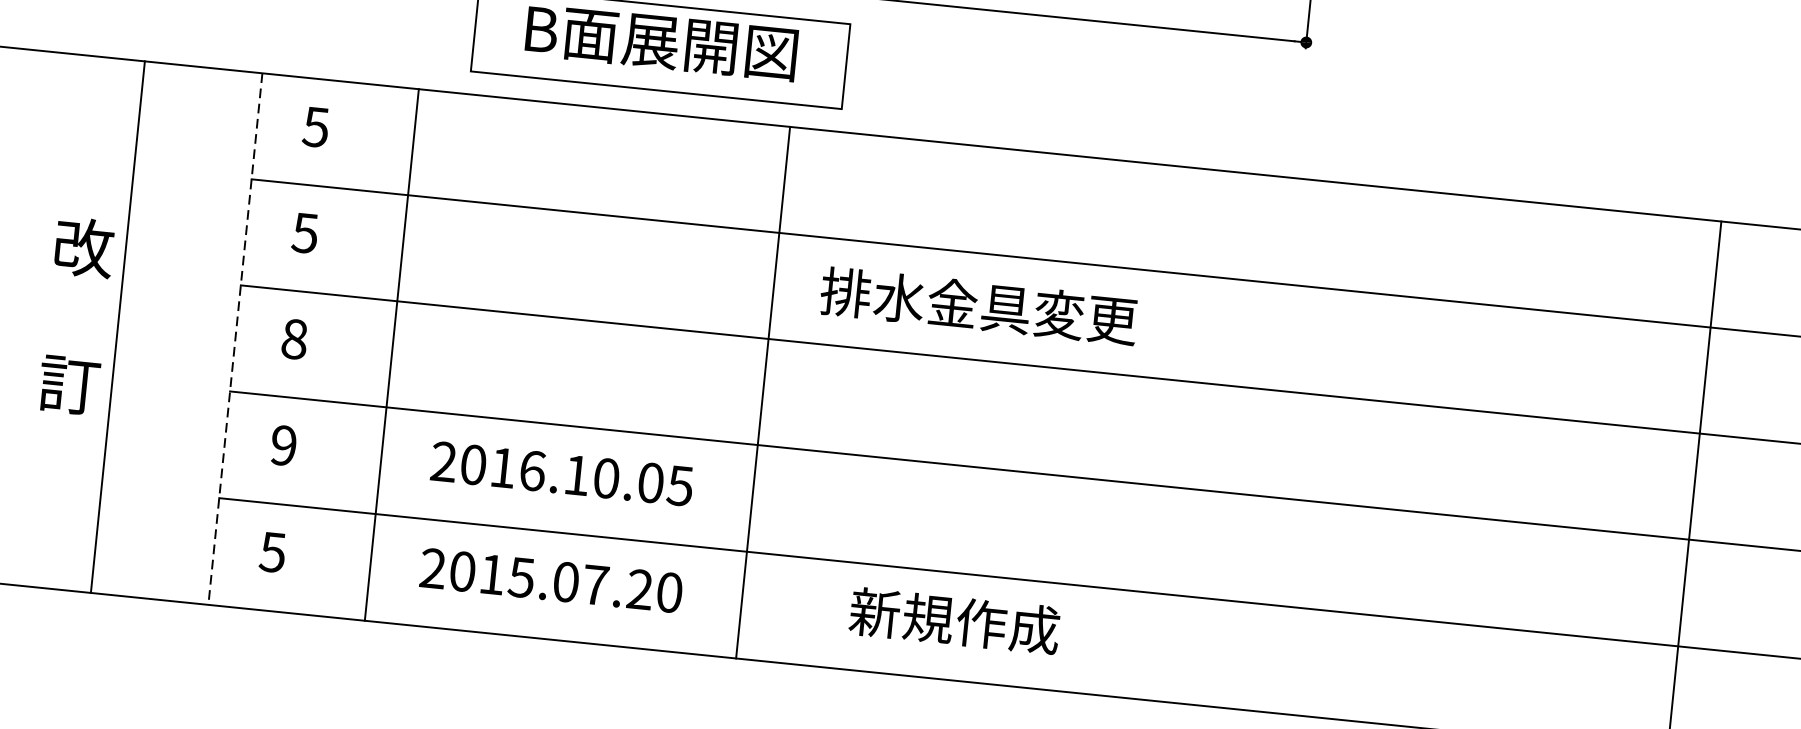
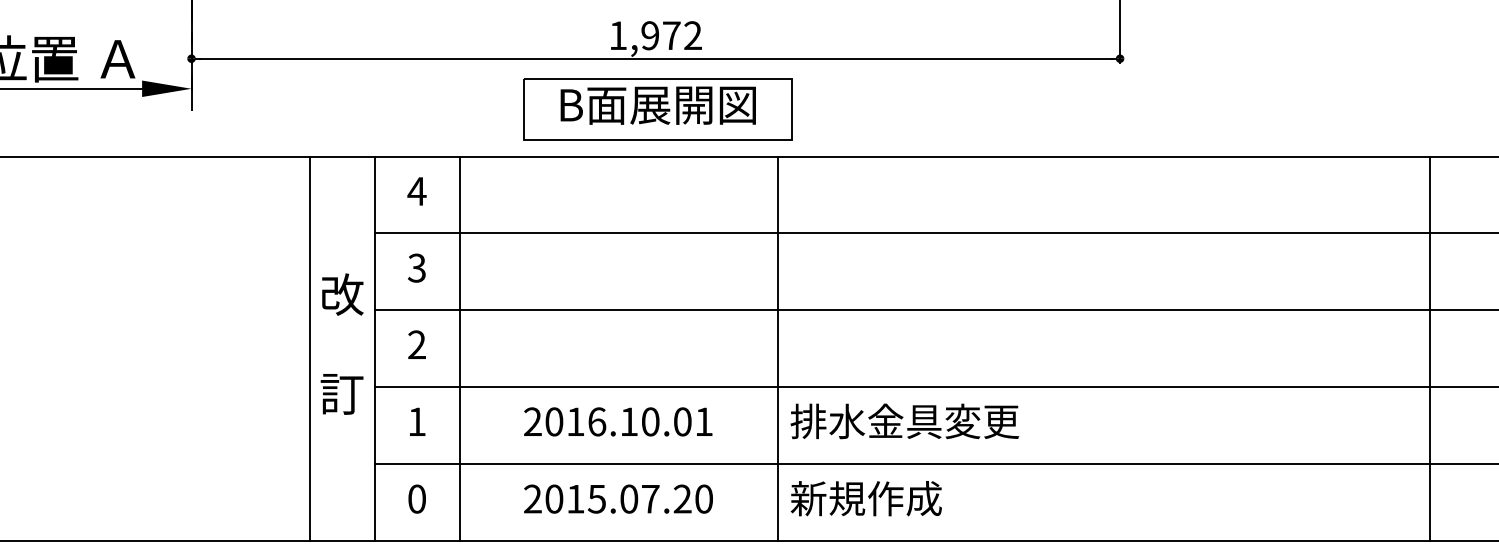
text: (315, 127) -> (416, 191), 5 -> 4
text: (304, 232) -> (416, 267), 5 -> 3
text: (978, 306) -> (904, 421), moved
text: (75, 315) -> (341, 343), moved
line: (117, 326) -> (309, 348), moved
text: (295, 338) -> (417, 344), 8 -> 2
line: (235, 339) -> (374, 349), dashed -> solid
line: (391, 354) -> (459, 348), moved
line: (763, 391) -> (777, 348), moved
text: (283, 445) -> (416, 421), 9 -> 1
text: (679, 485) -> (703, 421), 2016.10.05 -> 2016.10.01
text: (272, 551) -> (416, 498), 5 -> 0
text: (953, 620) -> (865, 498), moved

